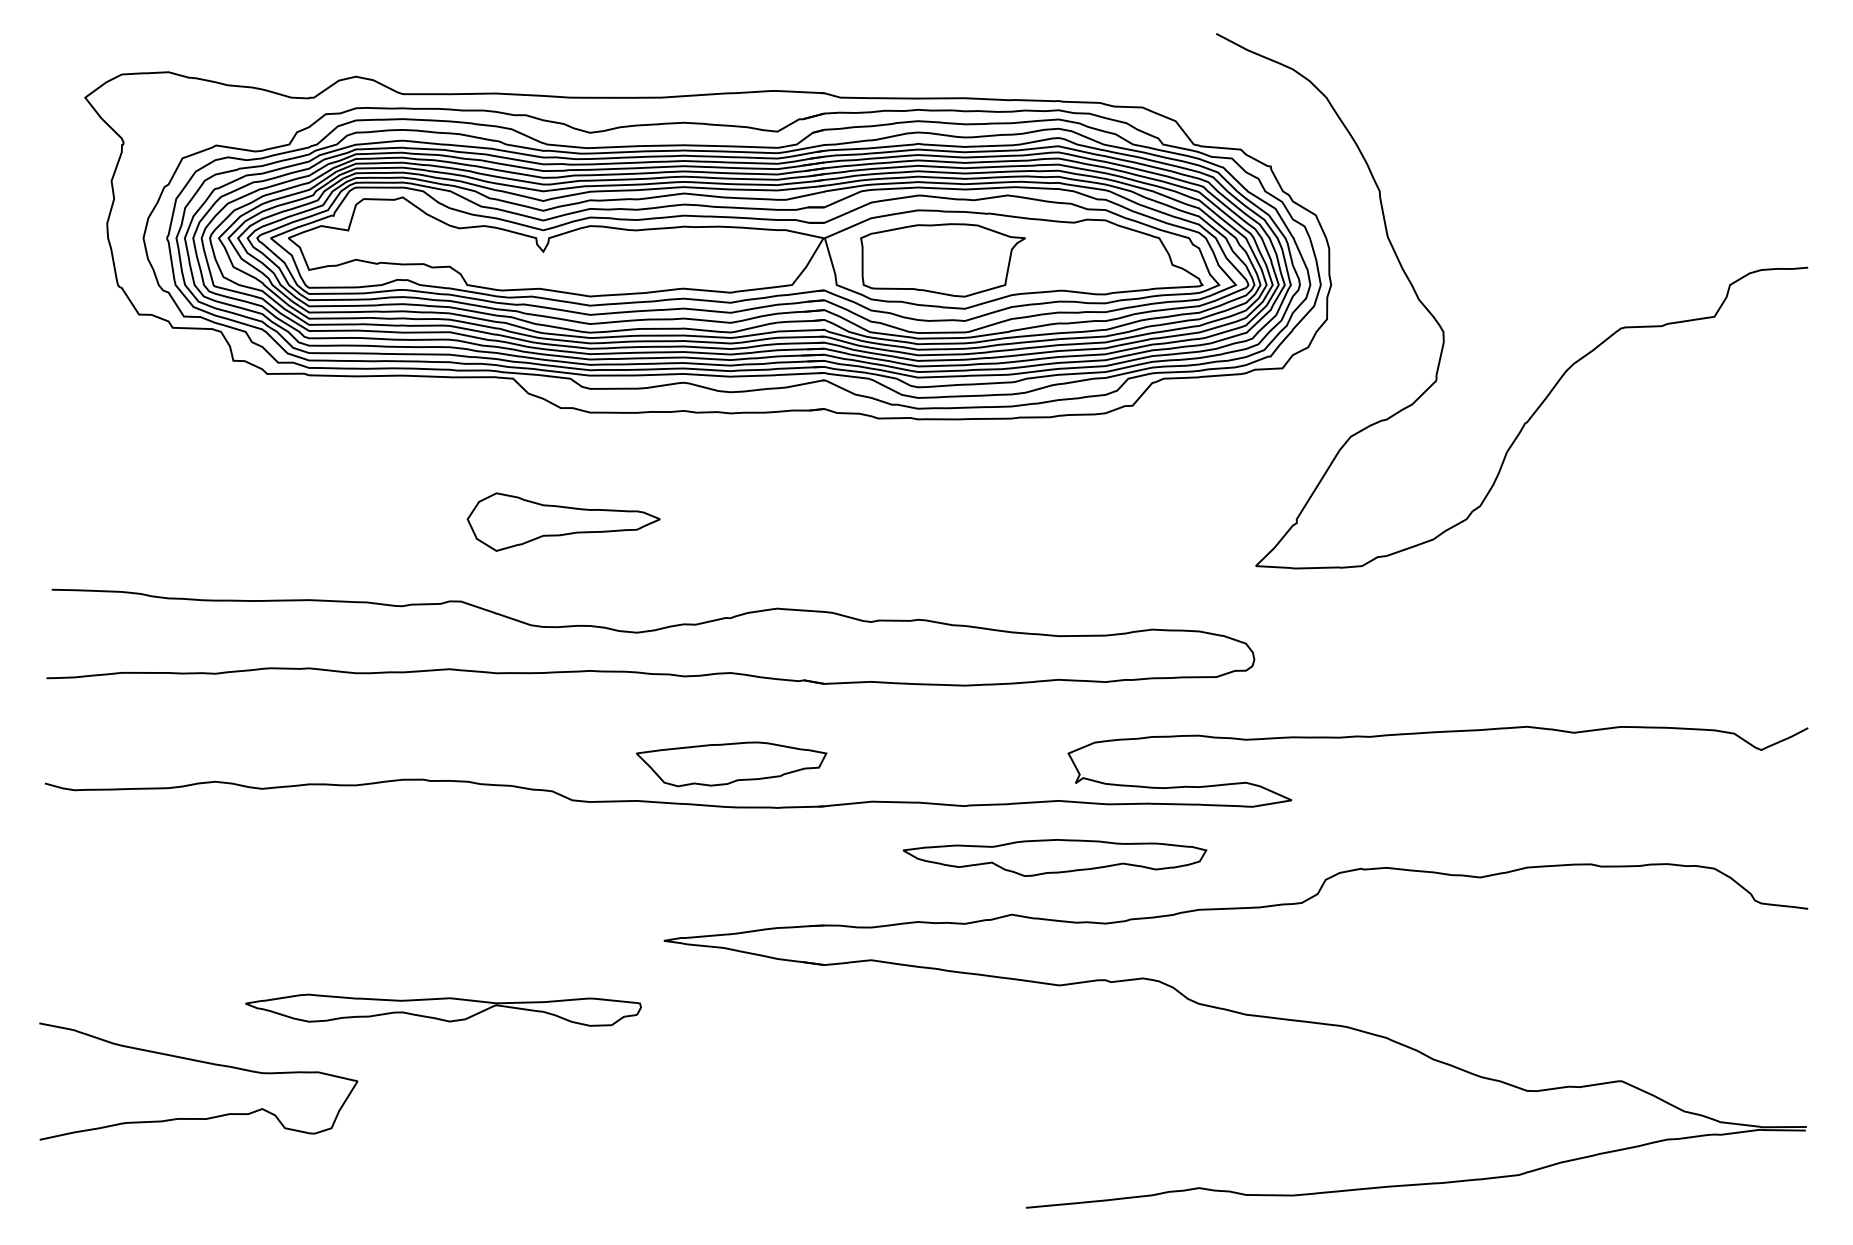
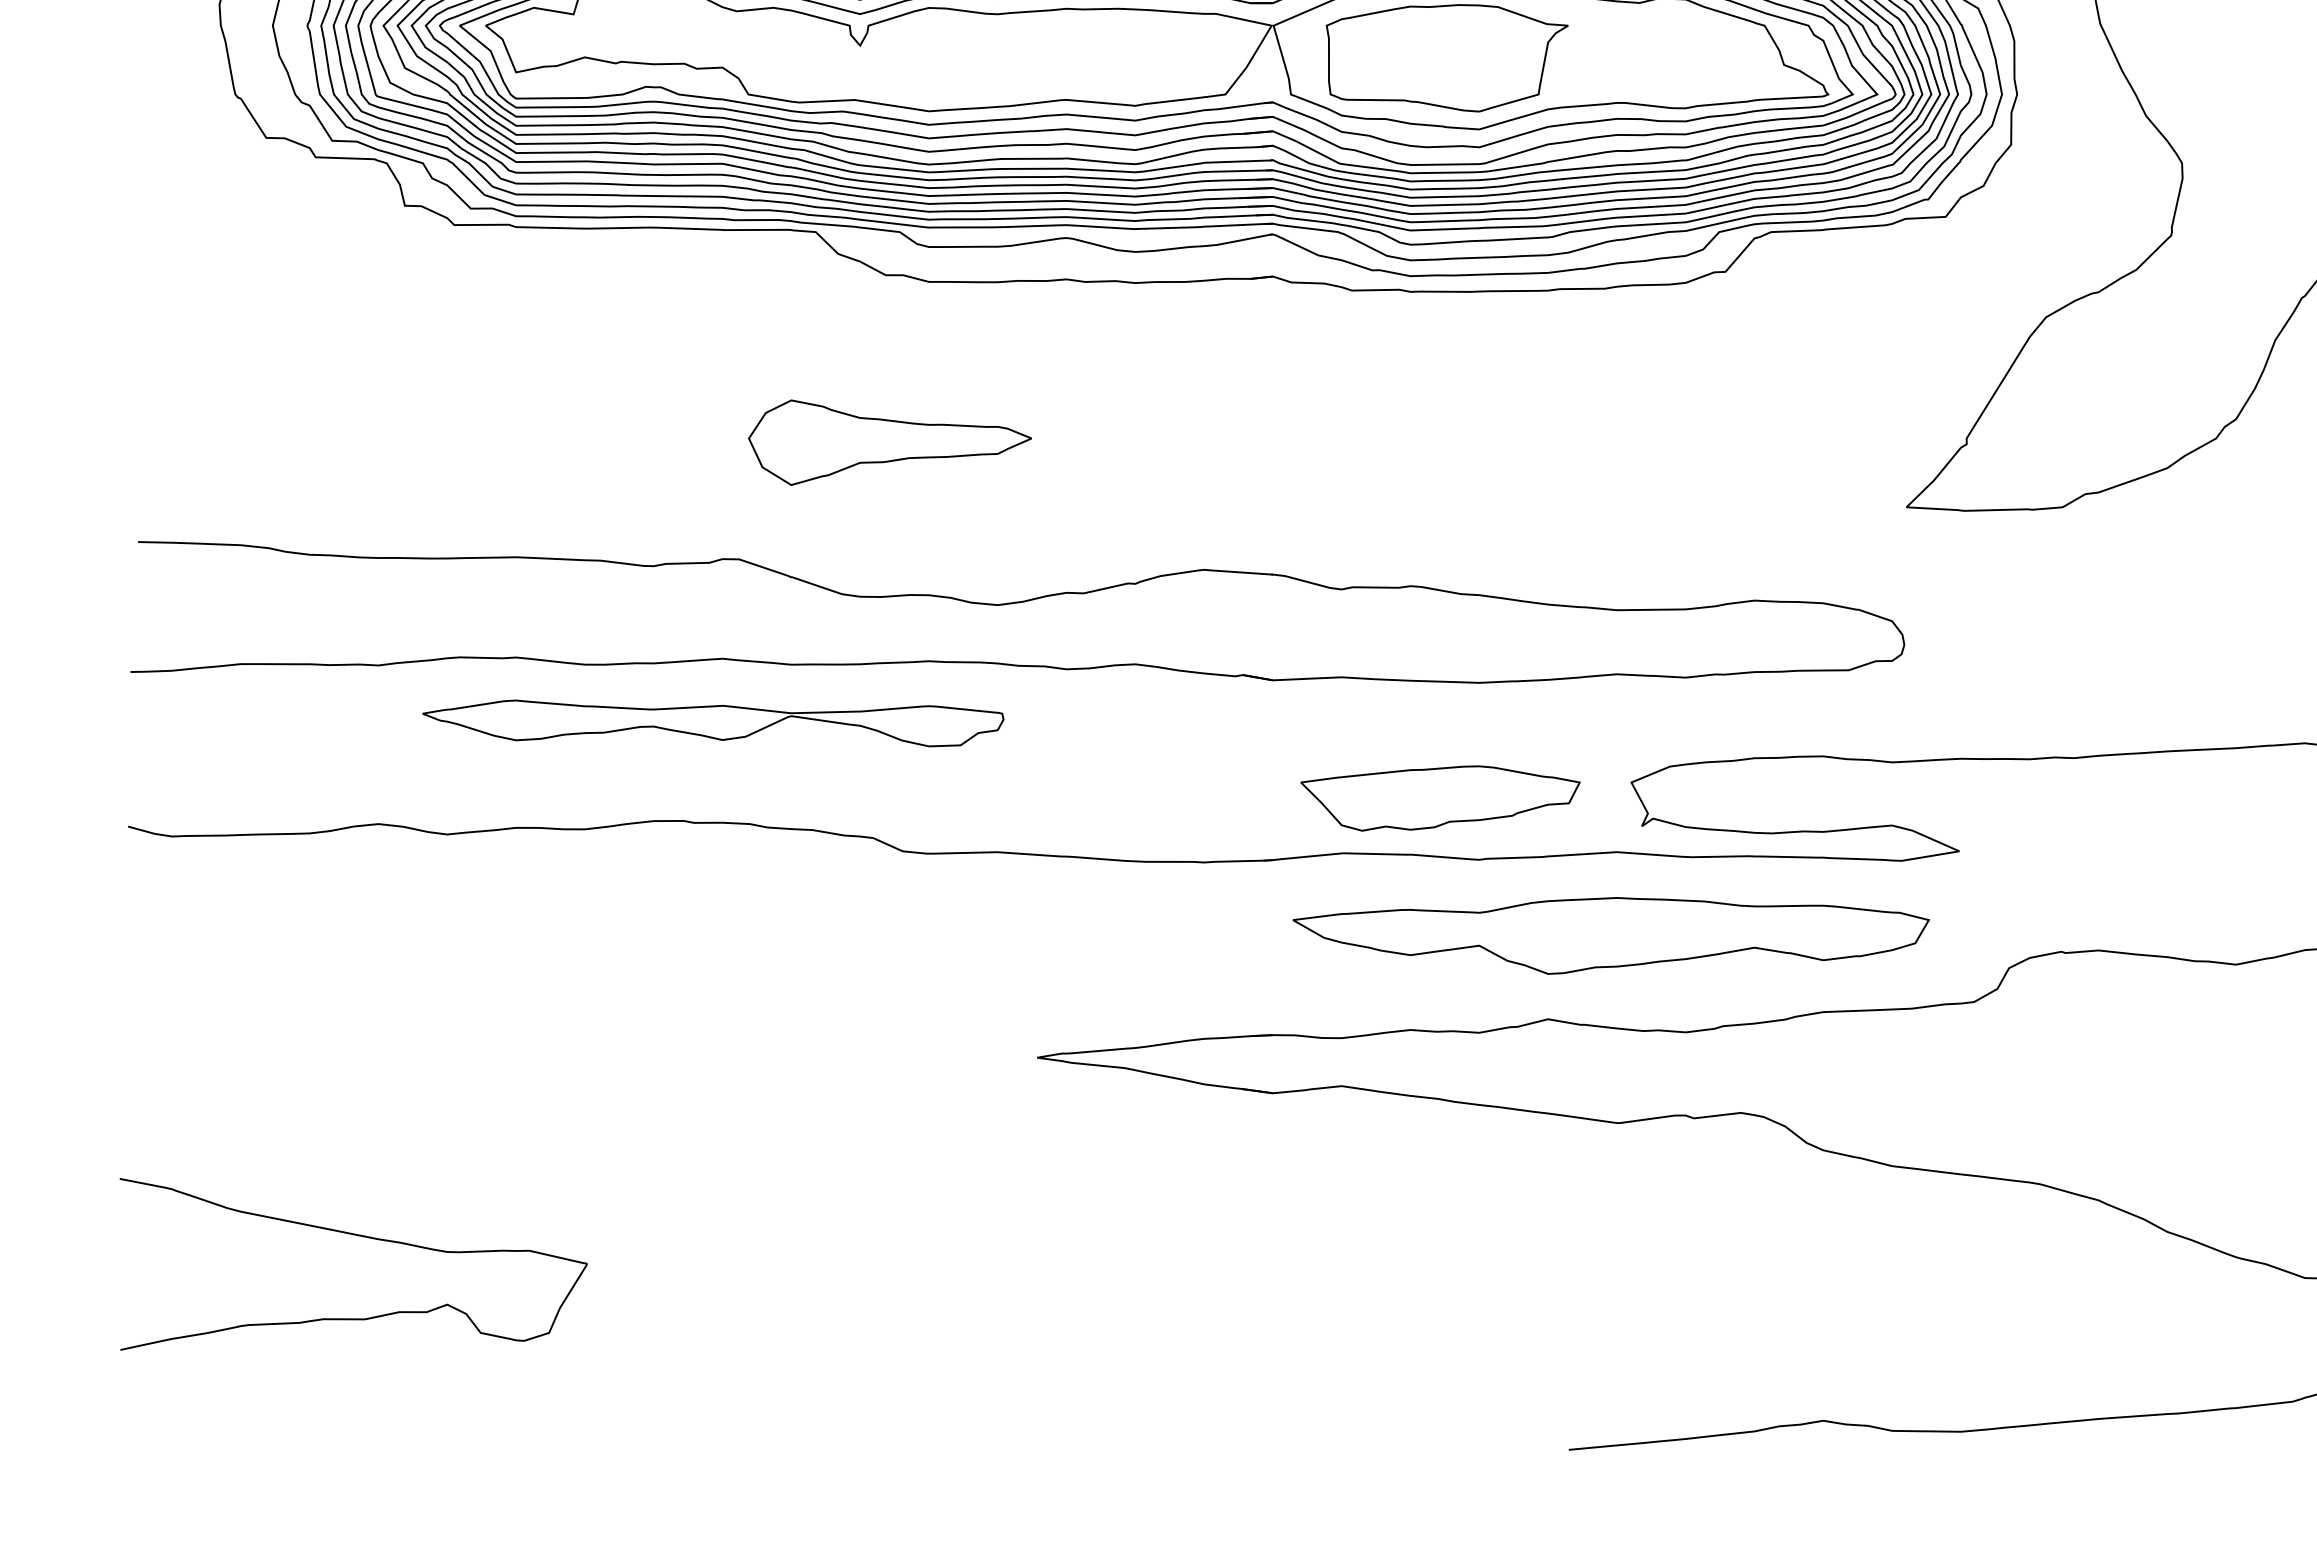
part: (731, 764) -> (1440, 798), moved
part: (1054, 857) -> (1610, 935), size x1.43
part: (443, 1009) -> (713, 722), moved

